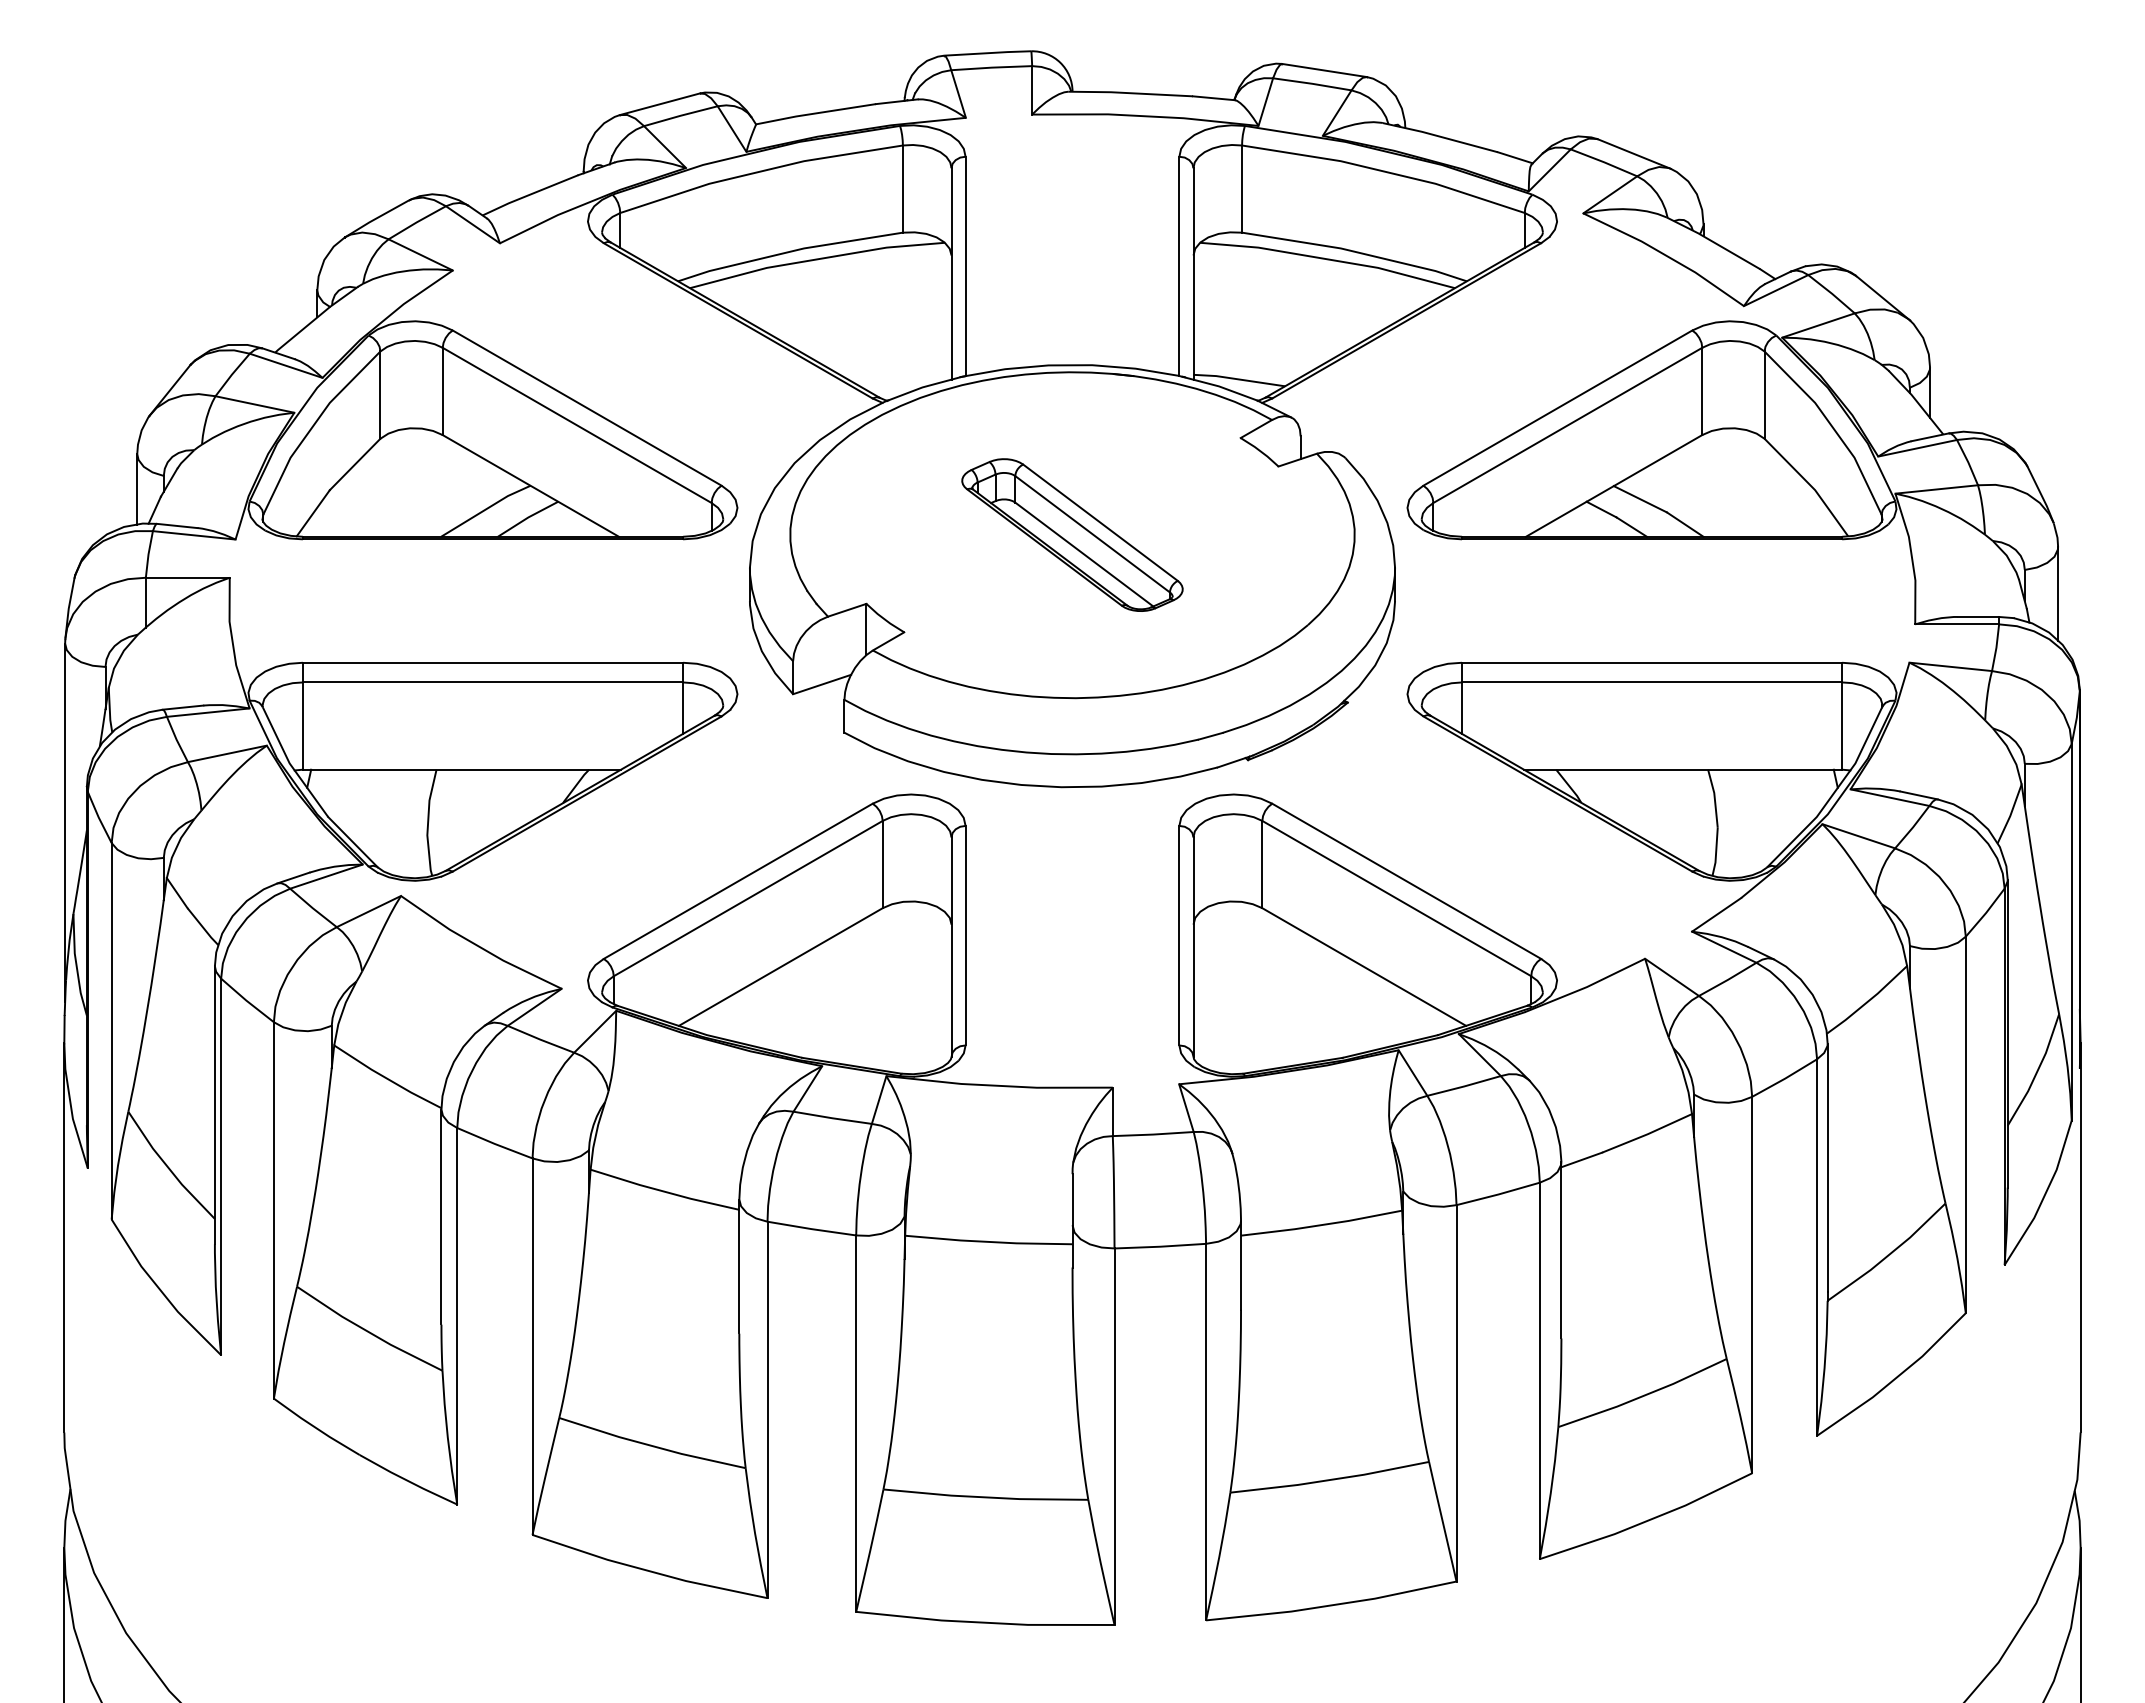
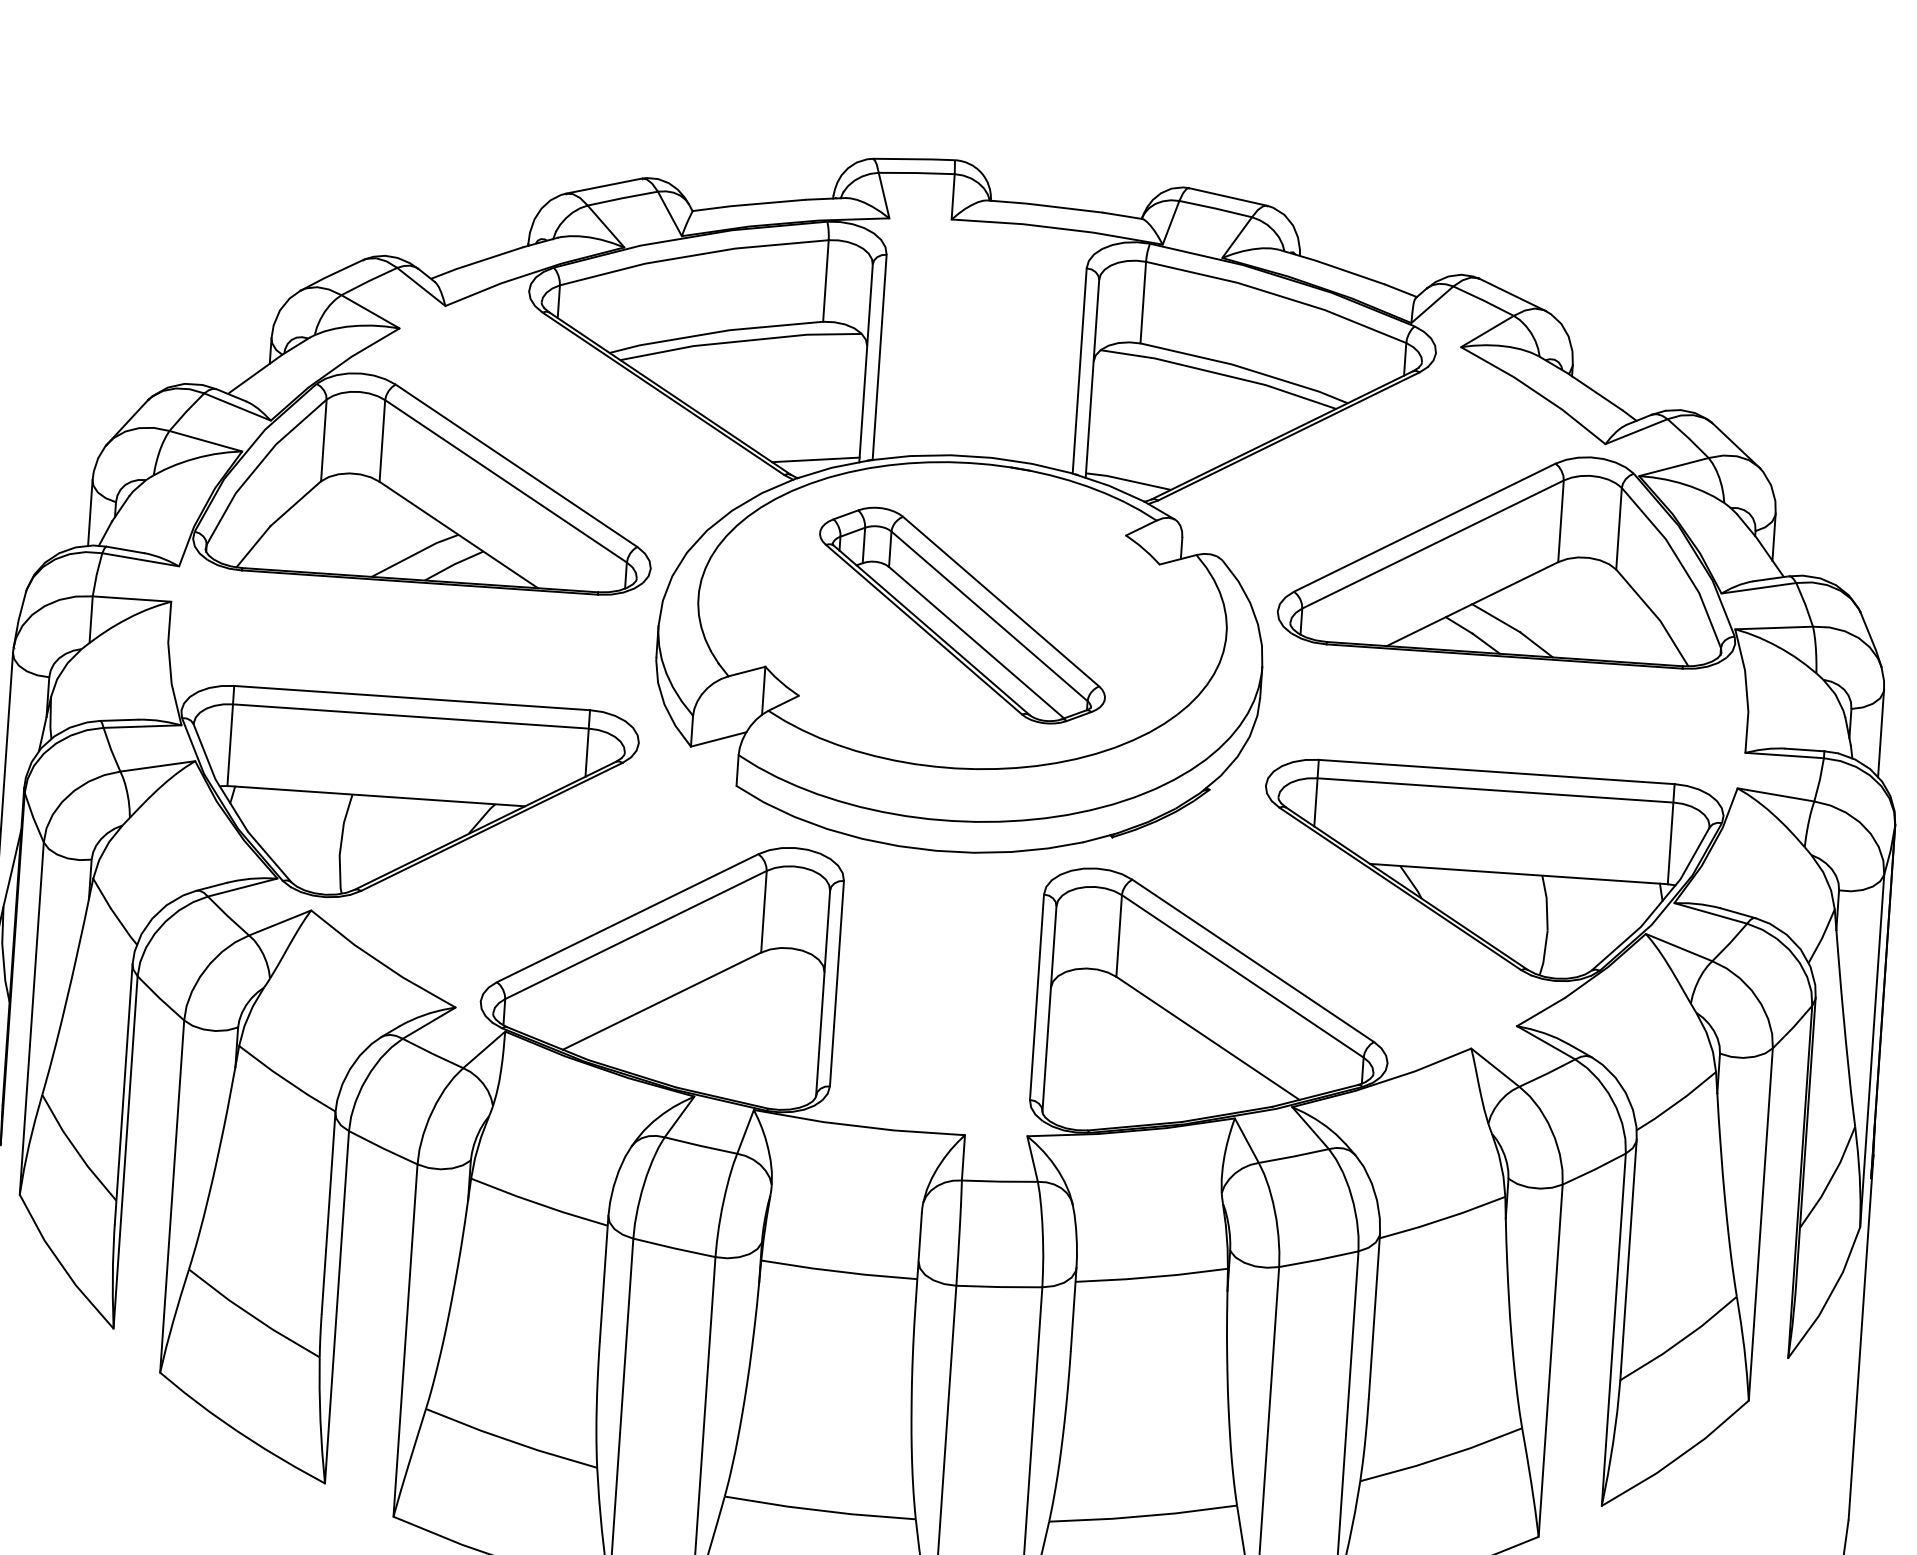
line: (904, 379) -> (815, 459), added
part: (1072, 534) -> (962, 615), size x1.43

